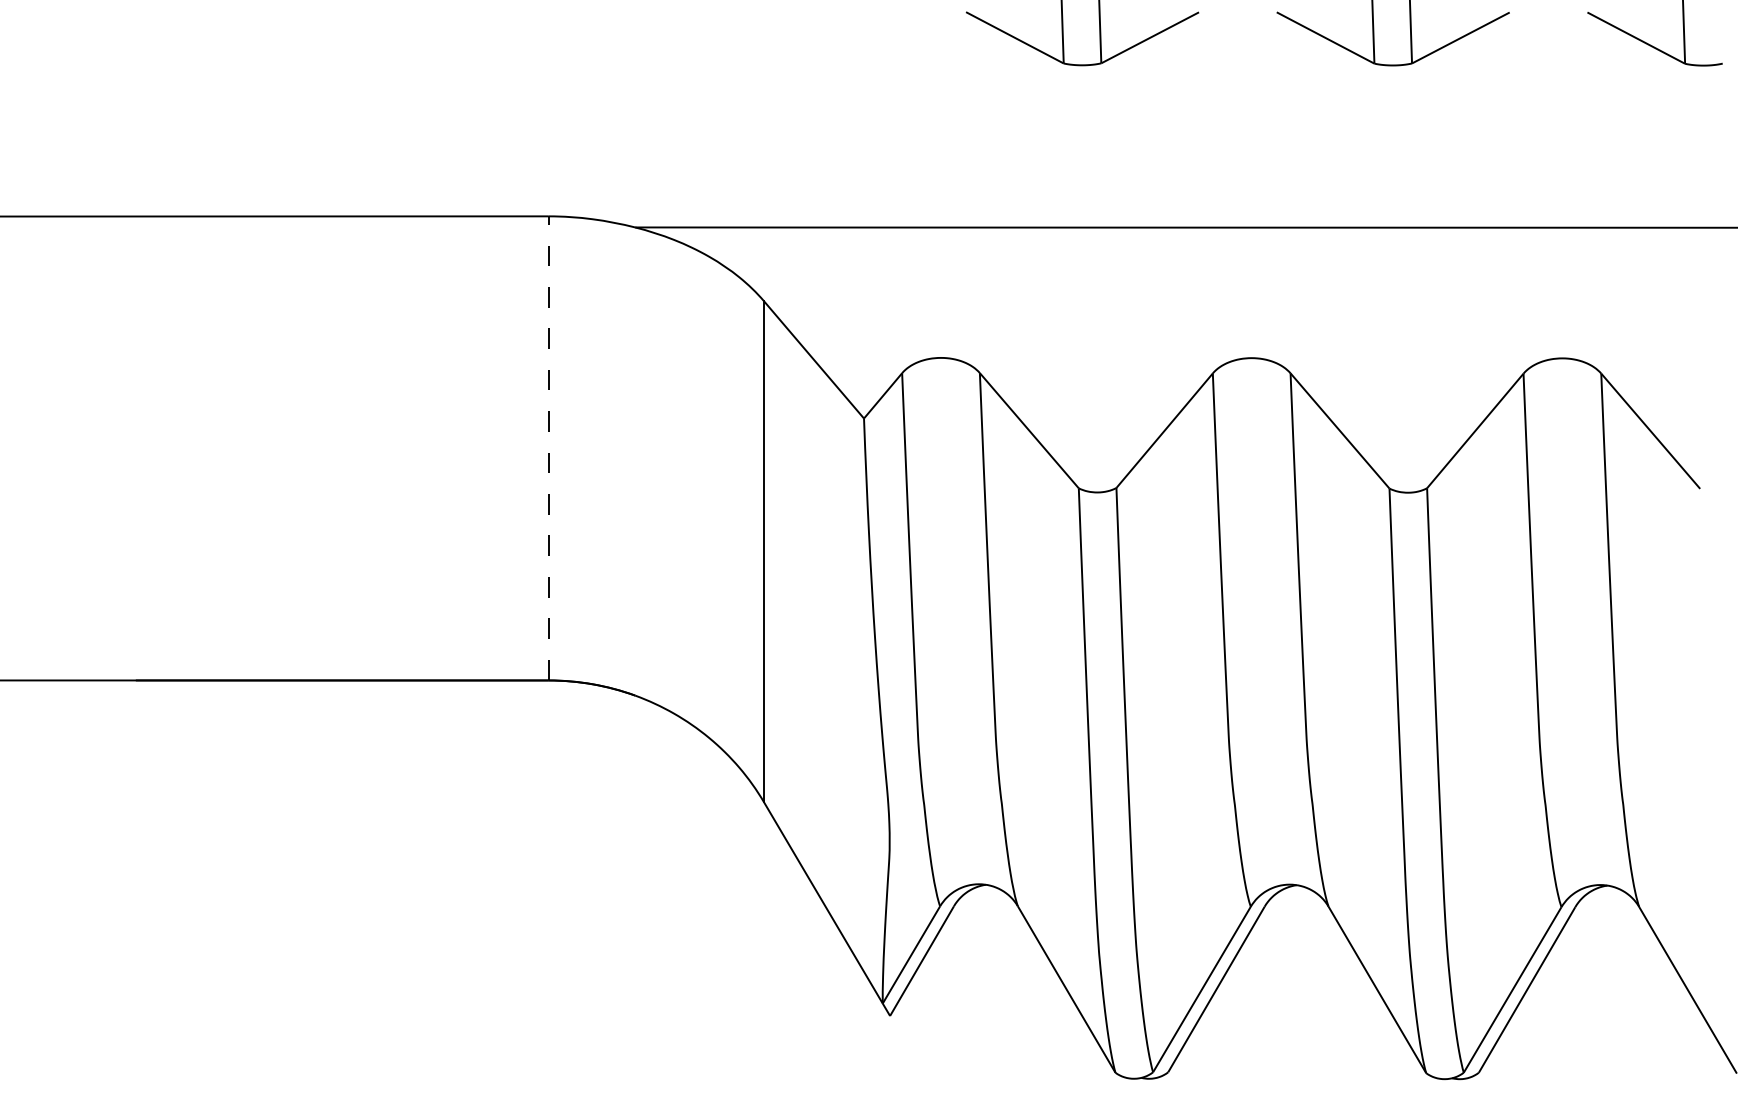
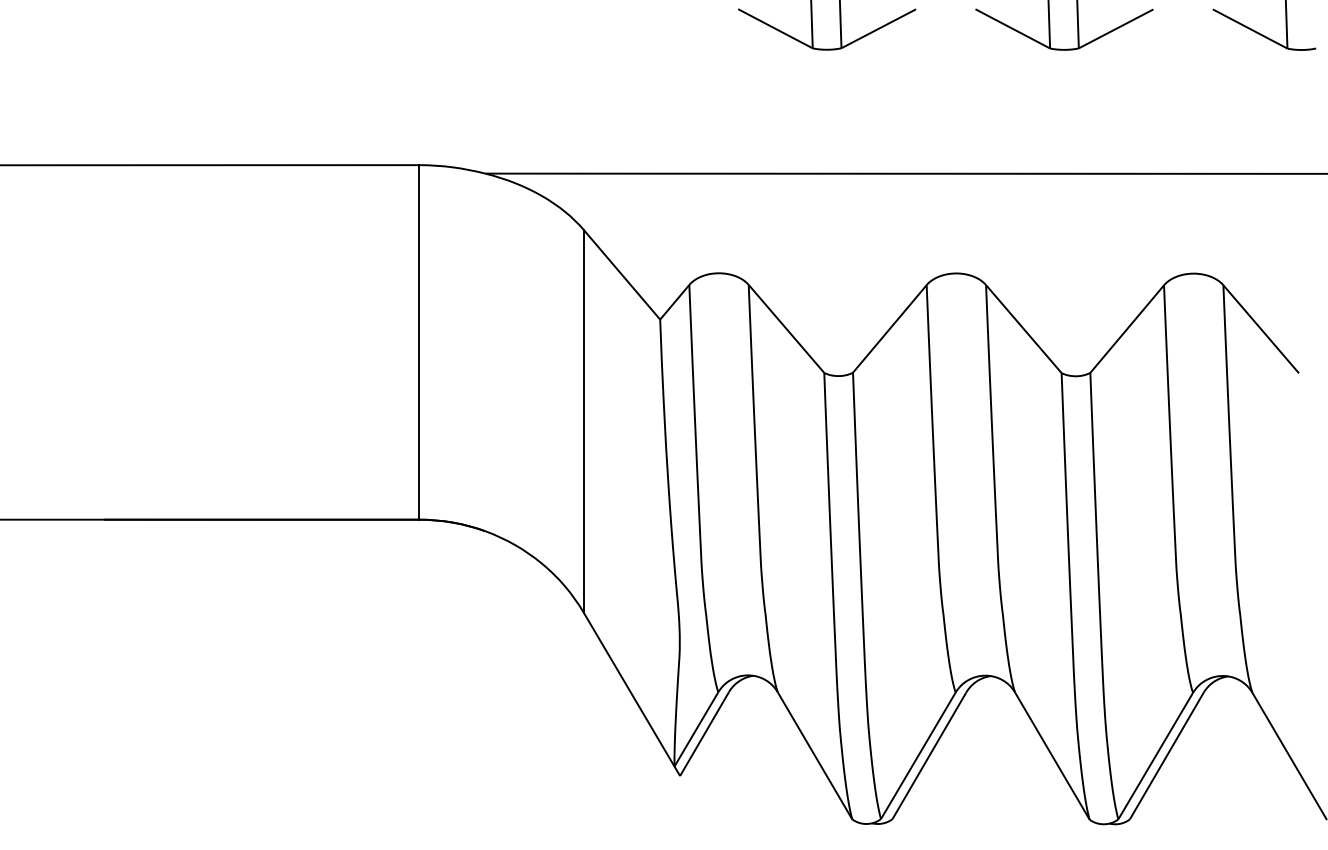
line: (548, 447) -> (419, 341), dashed -> solid

